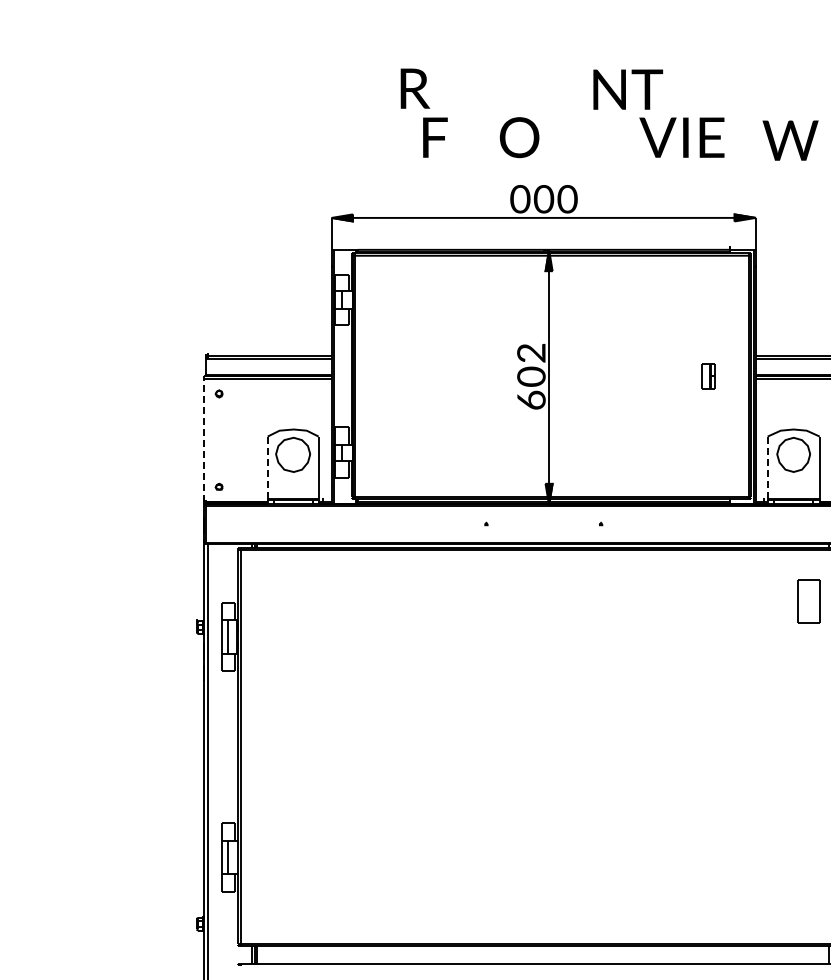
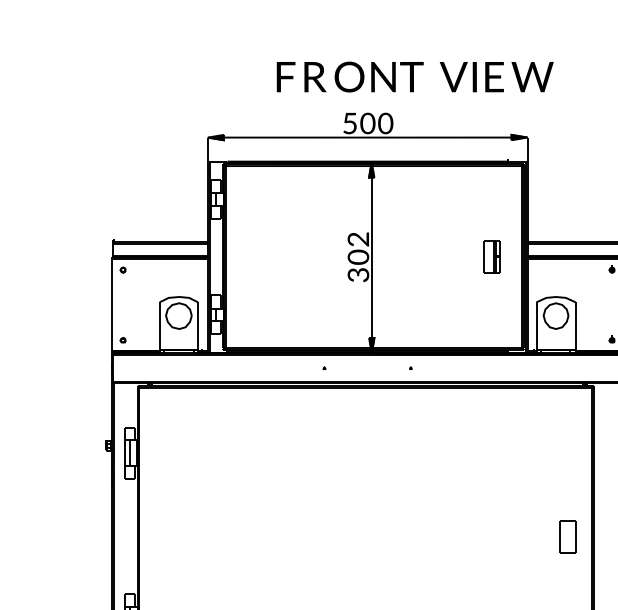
text: (415, 88) -> (315, 76), moved
text: (627, 89) -> (396, 76), moved
text: (790, 140) -> (532, 76), moved
text: (520, 198) -> (350, 122), 0 -> 5
part: (708, 376) -> (491, 257), size x1.67
text: (531, 399) -> (358, 274), 6 -> 3
line: (203, 439) -> (111, 304), dashed -> solid
line: (267, 468) -> (159, 326), dashed -> solid
line: (767, 468) -> (536, 326), dashed -> solid
part: (808, 601) -> (567, 536), moved

